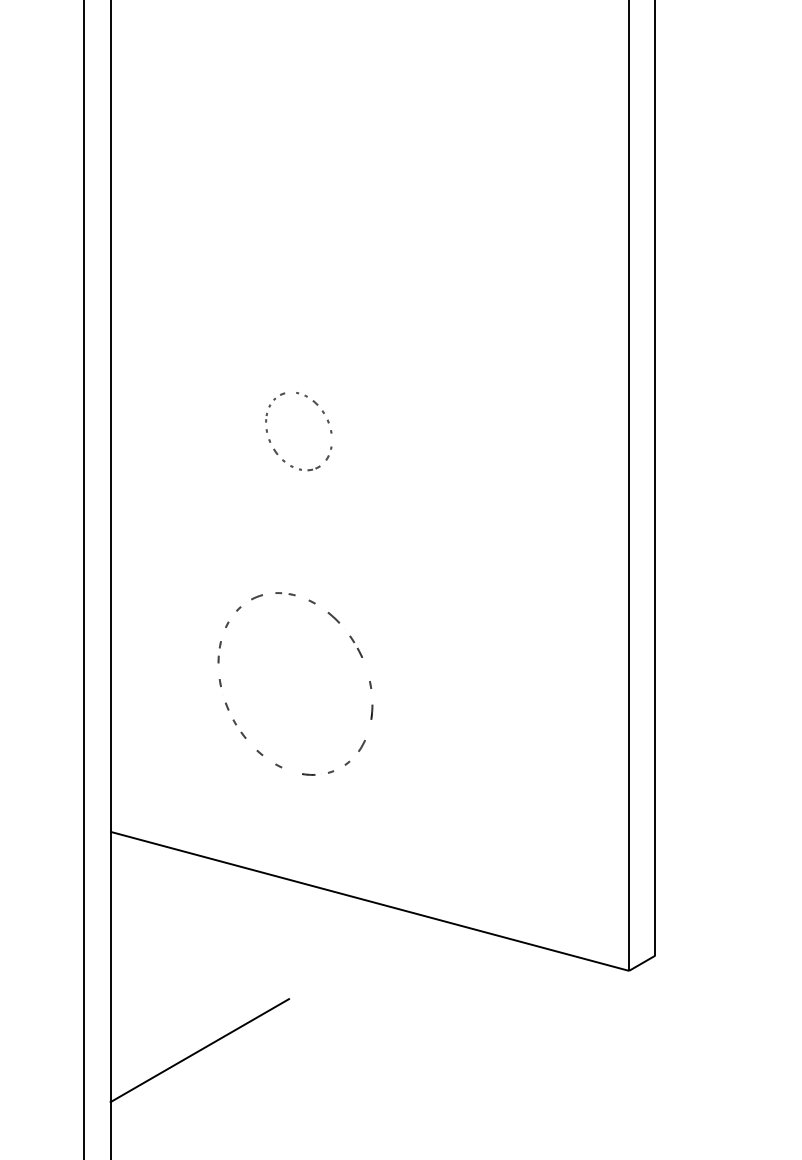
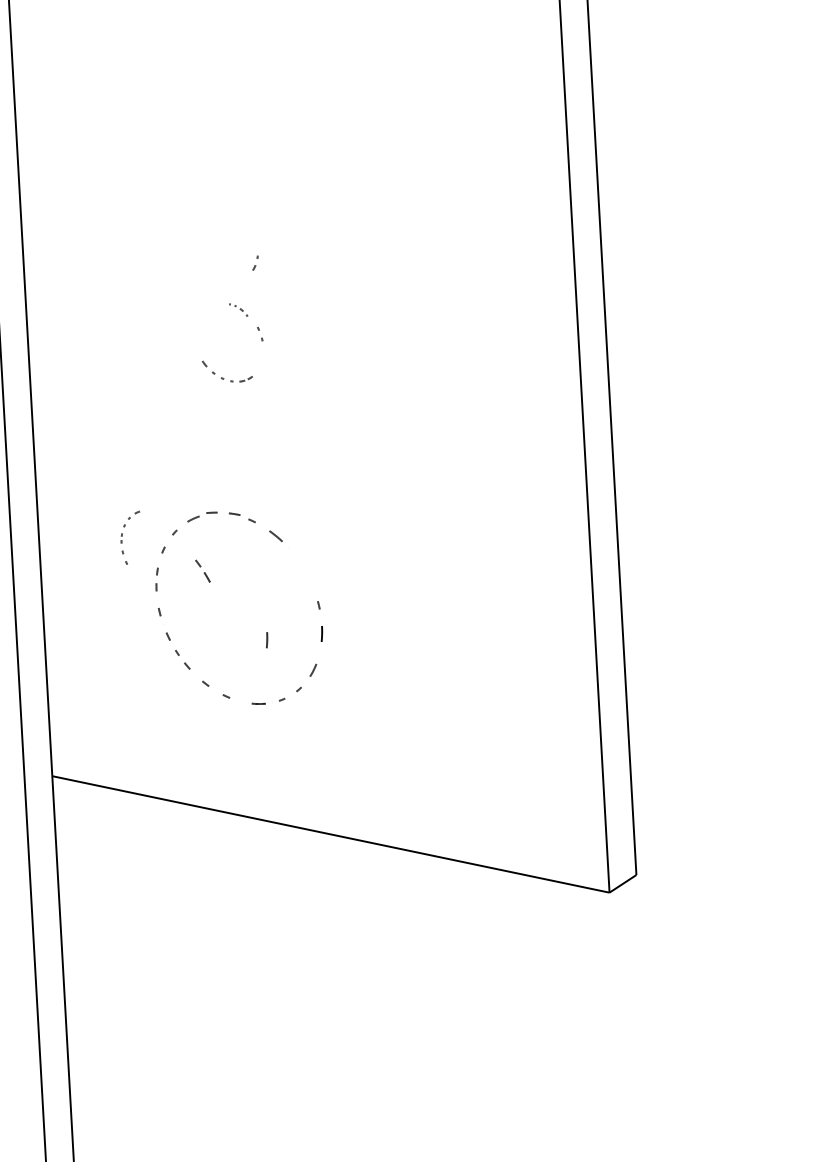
part: (310, 402) -> (238, 309), size x0.6
part: (267, 415) -> (122, 536), moved
part: (328, 453) -> (255, 263), moved
part: (285, 594) -> (223, 514), size x1.6
part: (356, 646) -> (203, 570), moved
line: (319, 714) -> (266, 639), added
line: (199, 1050) -> (159, 1002), removed

